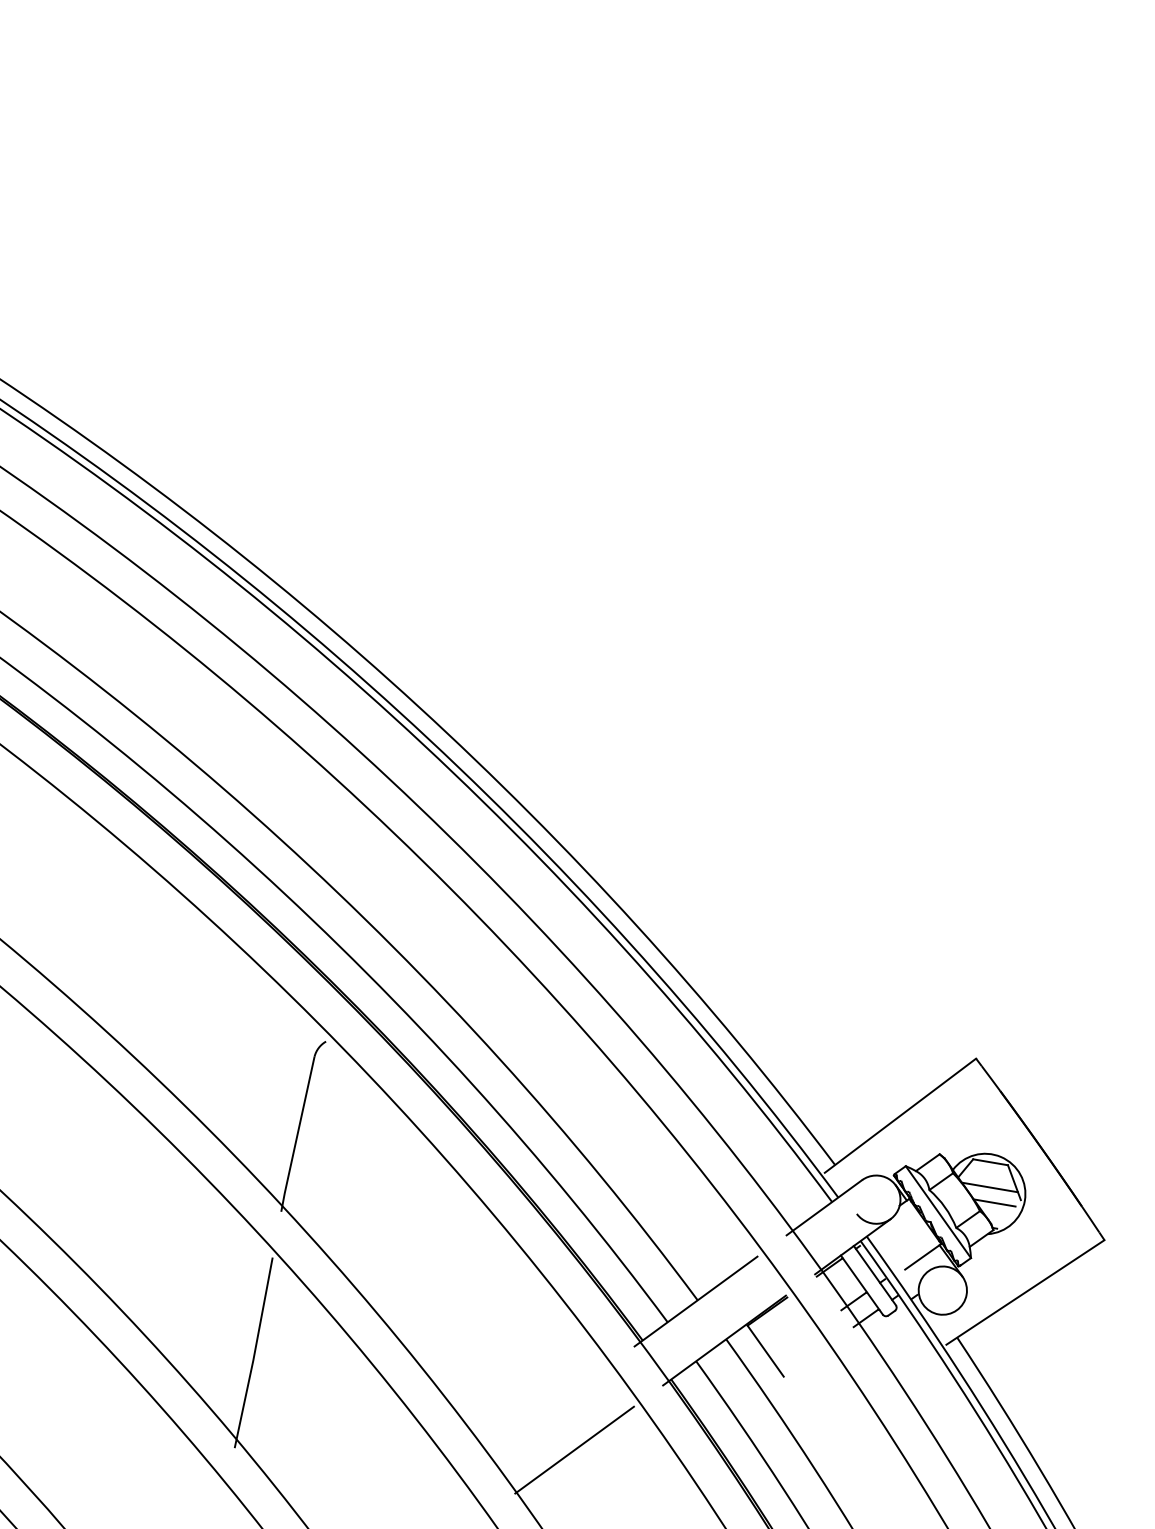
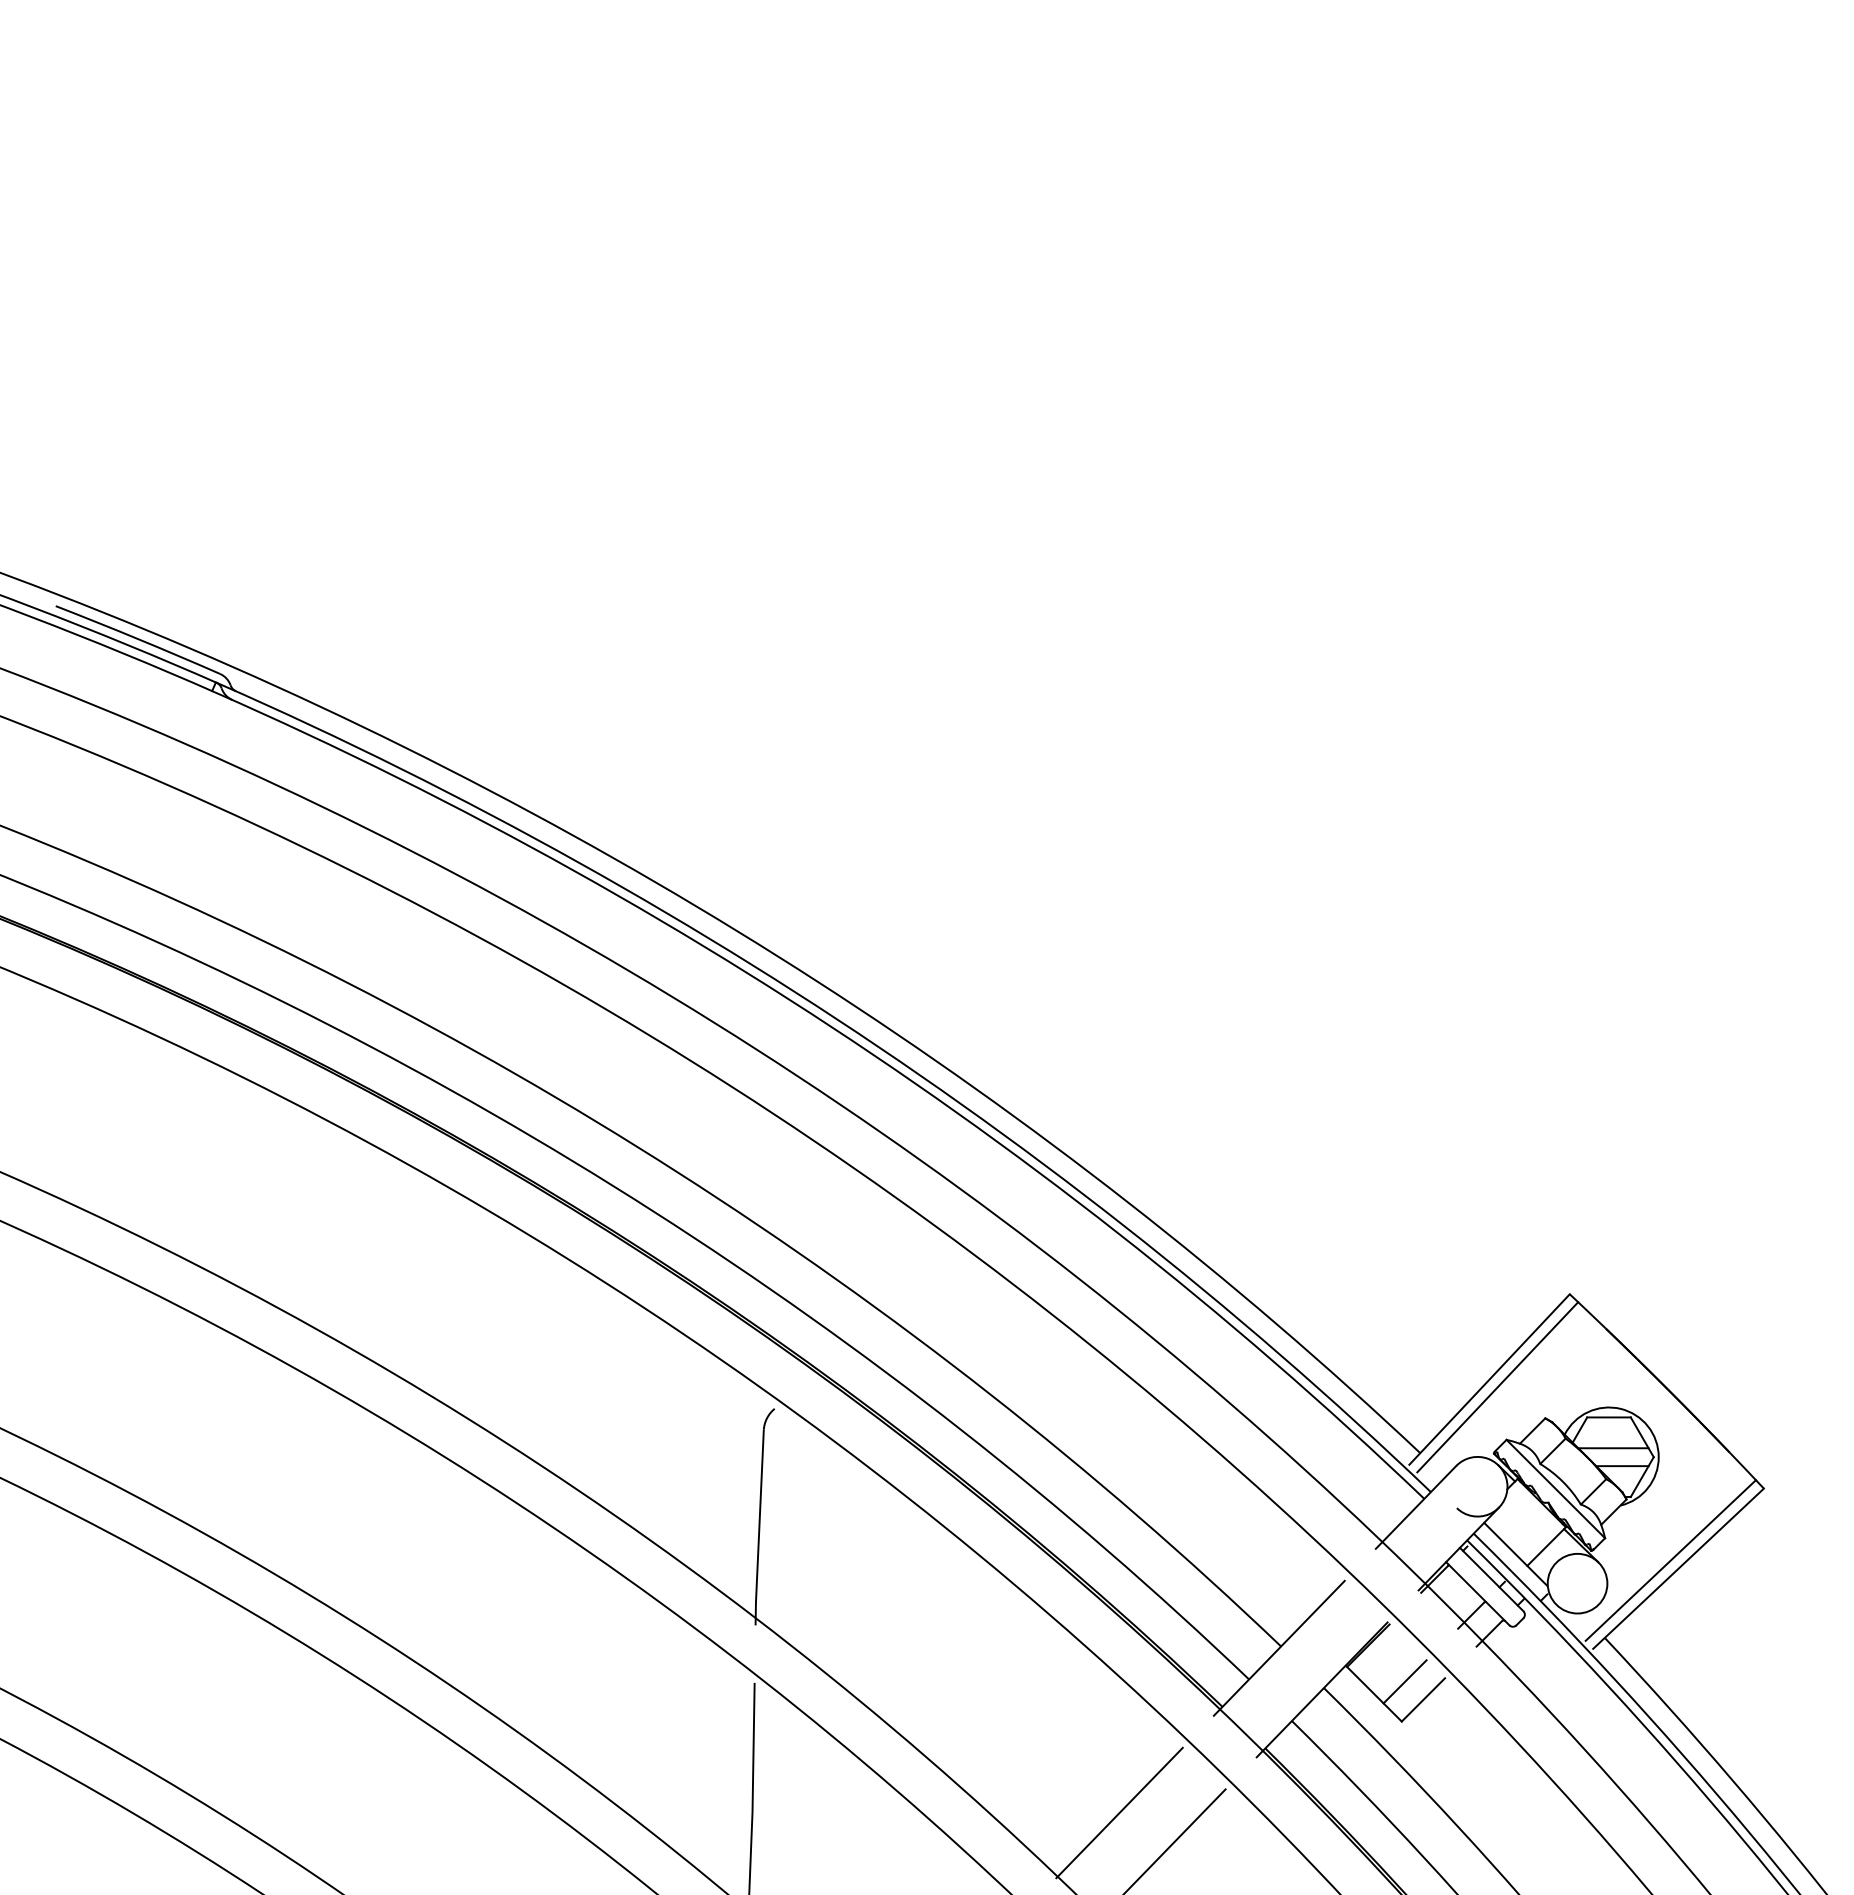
line: (905, 1123) -> (1497, 1387), added
line: (1008, 1213) -> (1641, 1476), added
line: (897, 1258) -> (1515, 1553), added
line: (1020, 1284) -> (1670, 1560), added
line: (791, 1345) -> (1404, 1681), added
line: (804, 1362) -> (1423, 1699), added
line: (546, 1410) -> (1119, 1812), added

